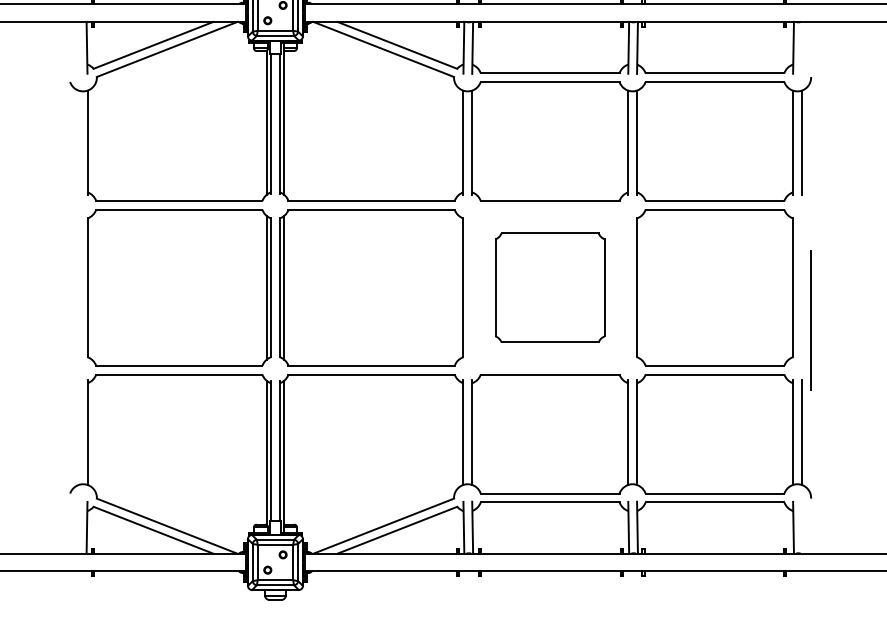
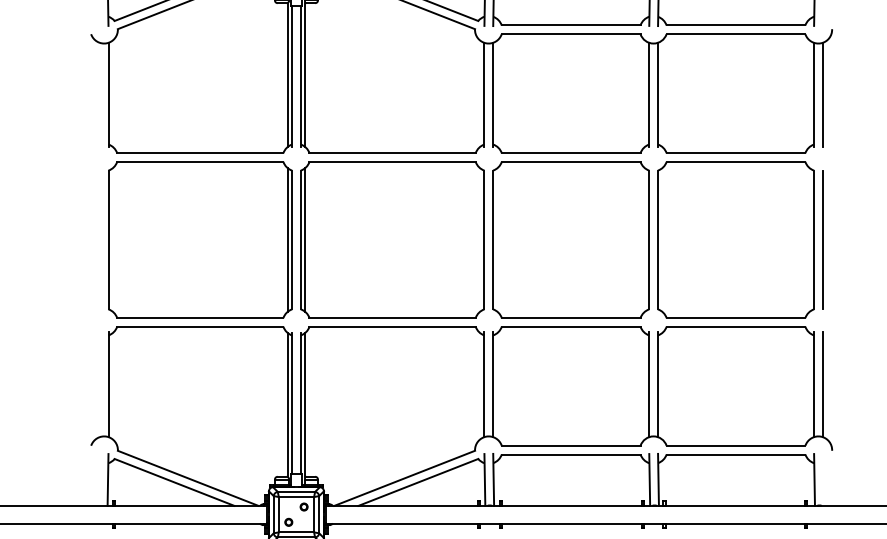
part: (549, 287) -> (570, 239), size x1.43
line: (810, 320) -> (822, 239), moved

